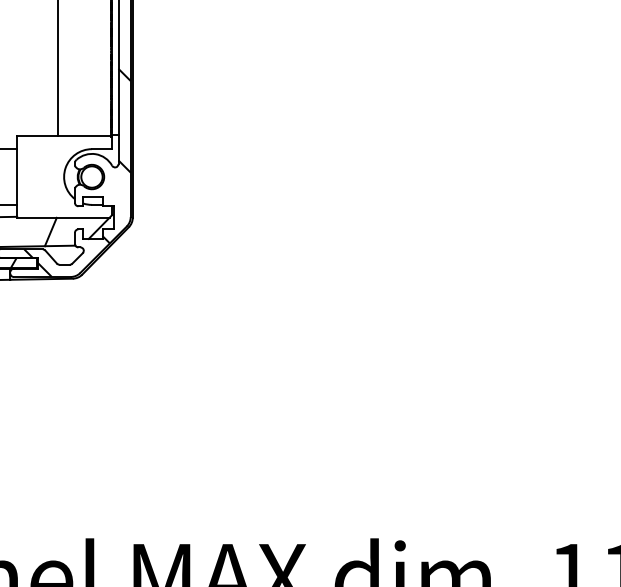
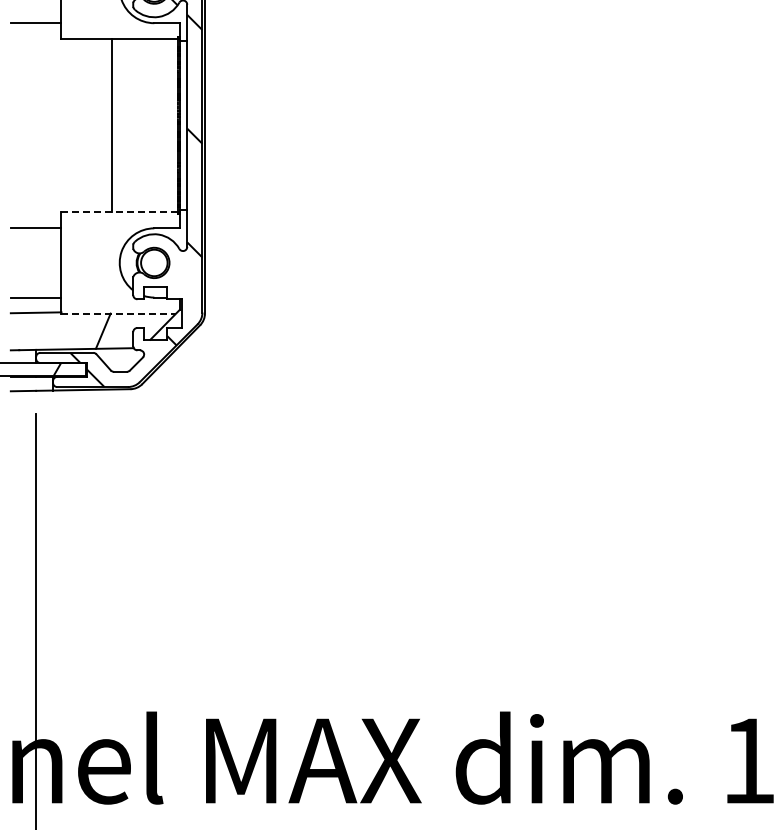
line: (64, 136) -> (120, 212), solid -> dashed
line: (63, 217) -> (119, 313), solid -> dashed

